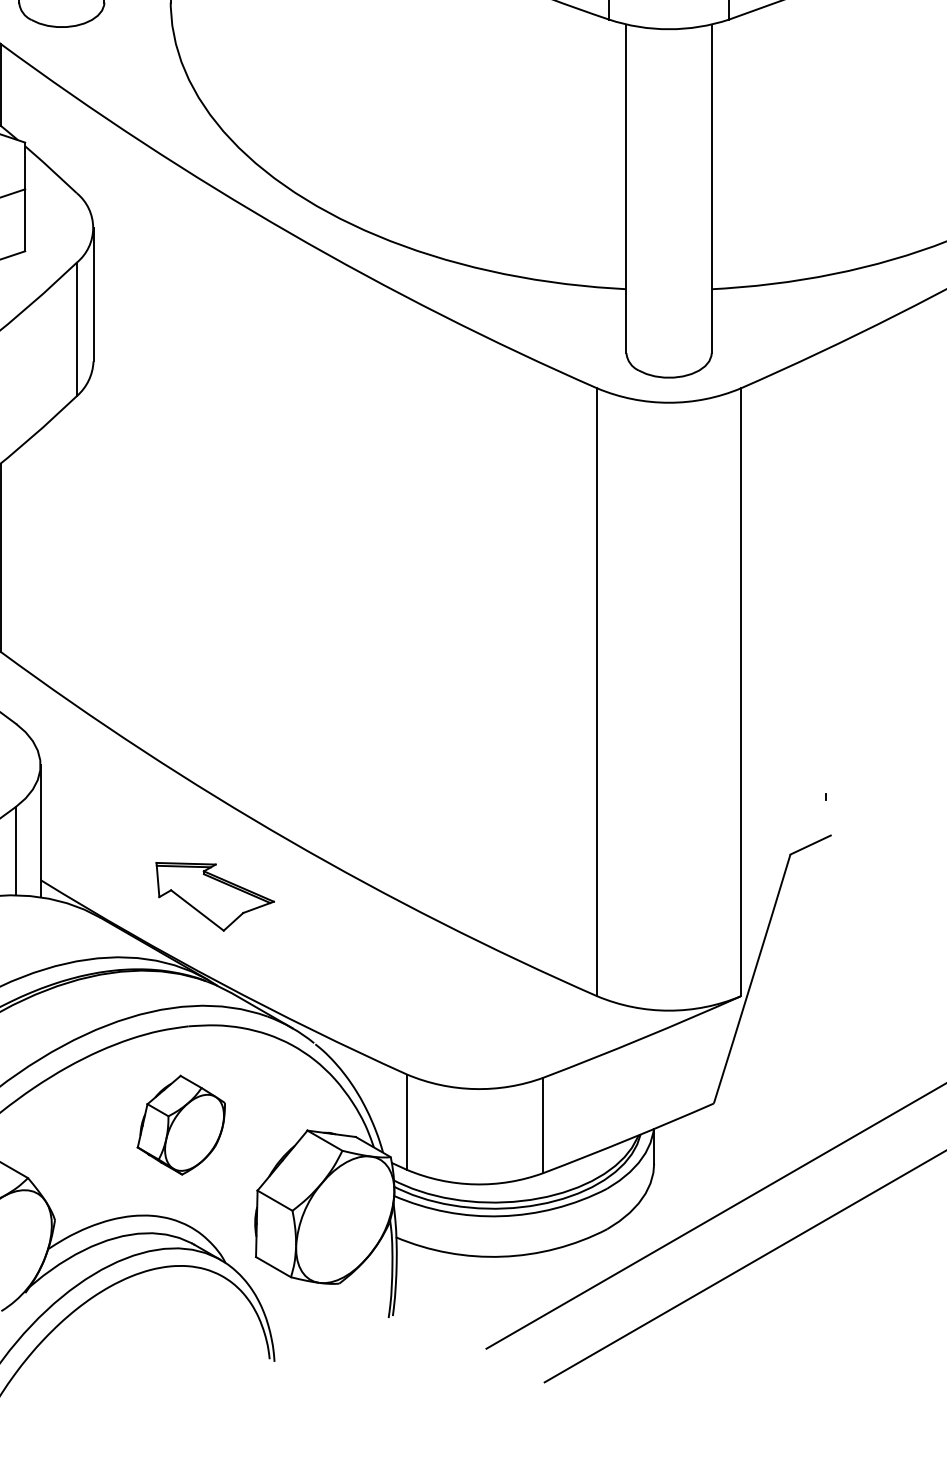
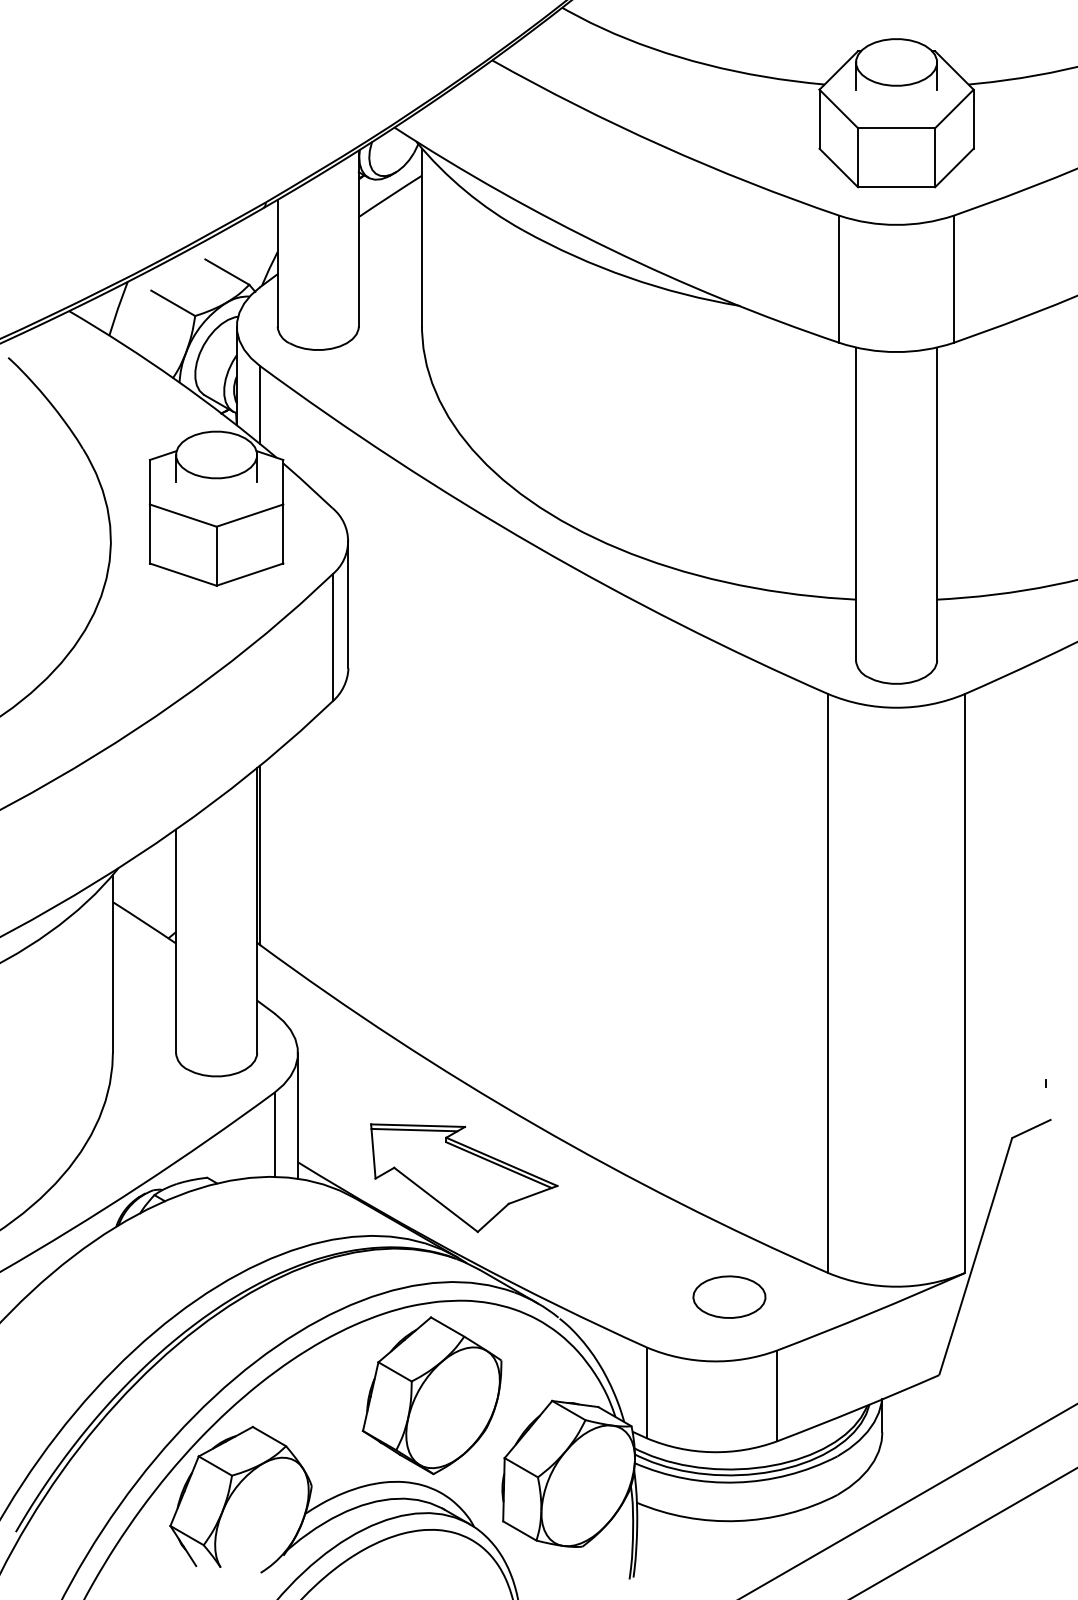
part: (215, 897) -> (464, 1178), size x1.67
part: (493, 1020) -> (729, 1296), added
part: (180, 1124) -> (431, 1395), size x1.67

